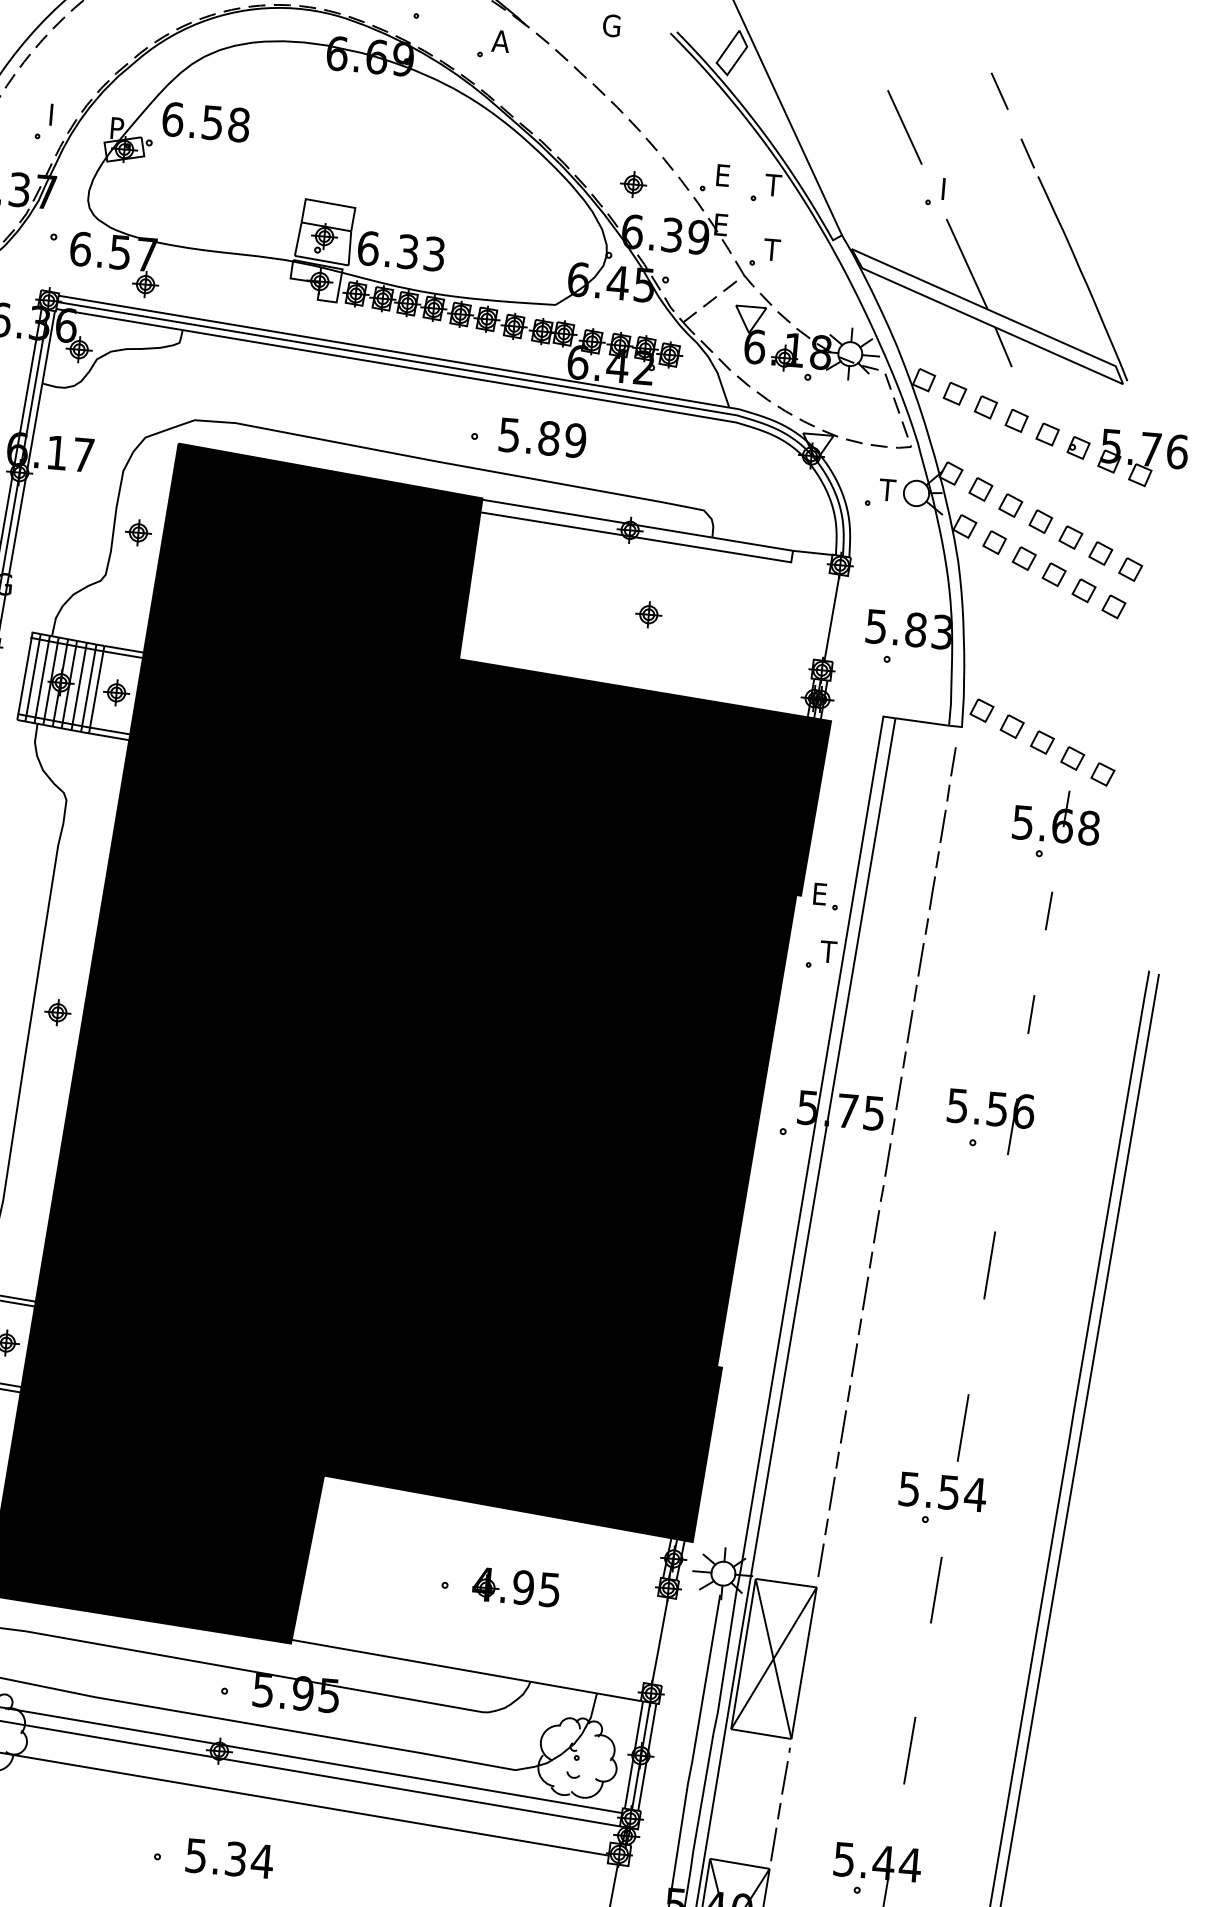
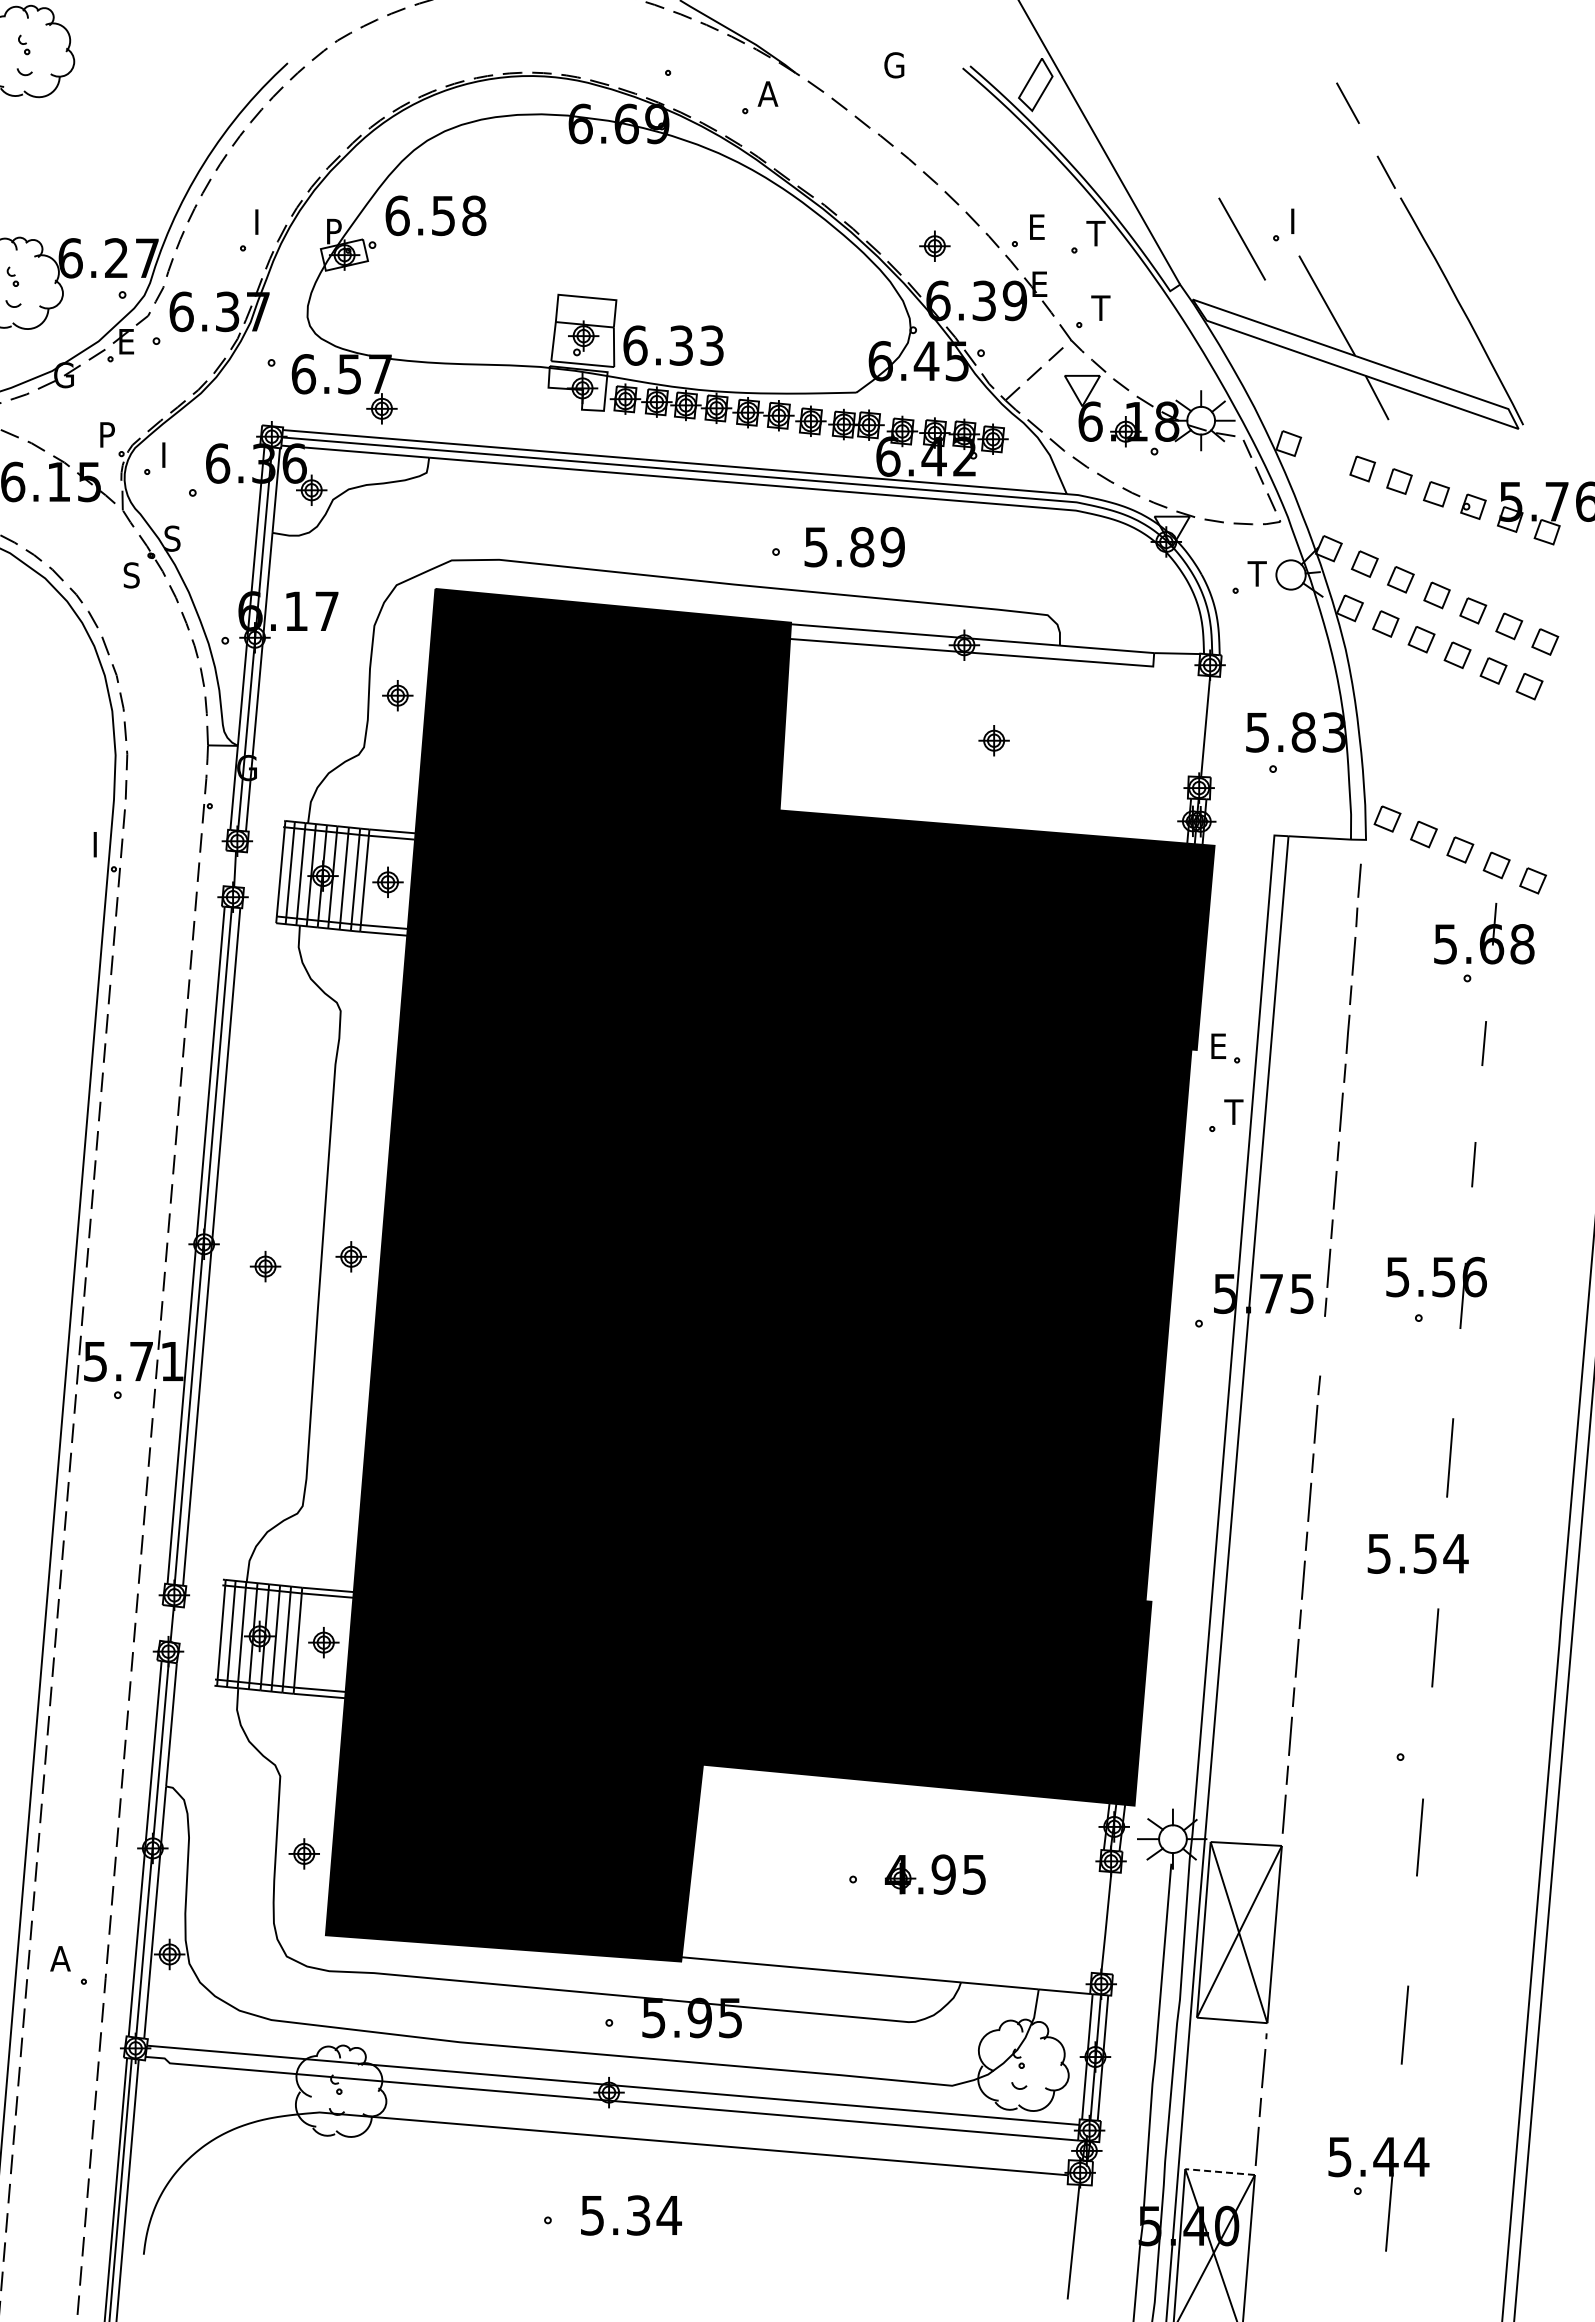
line: (904, 126) -> (1241, 238), moved
part: (954, 393) -> (1325, 456), removed
line: (887, 1159) -> (1322, 1345), removed
text: (942, 1491) -> (1417, 1553), moved
line: (740, 1864) -> (1220, 2172), solid -> dashed

